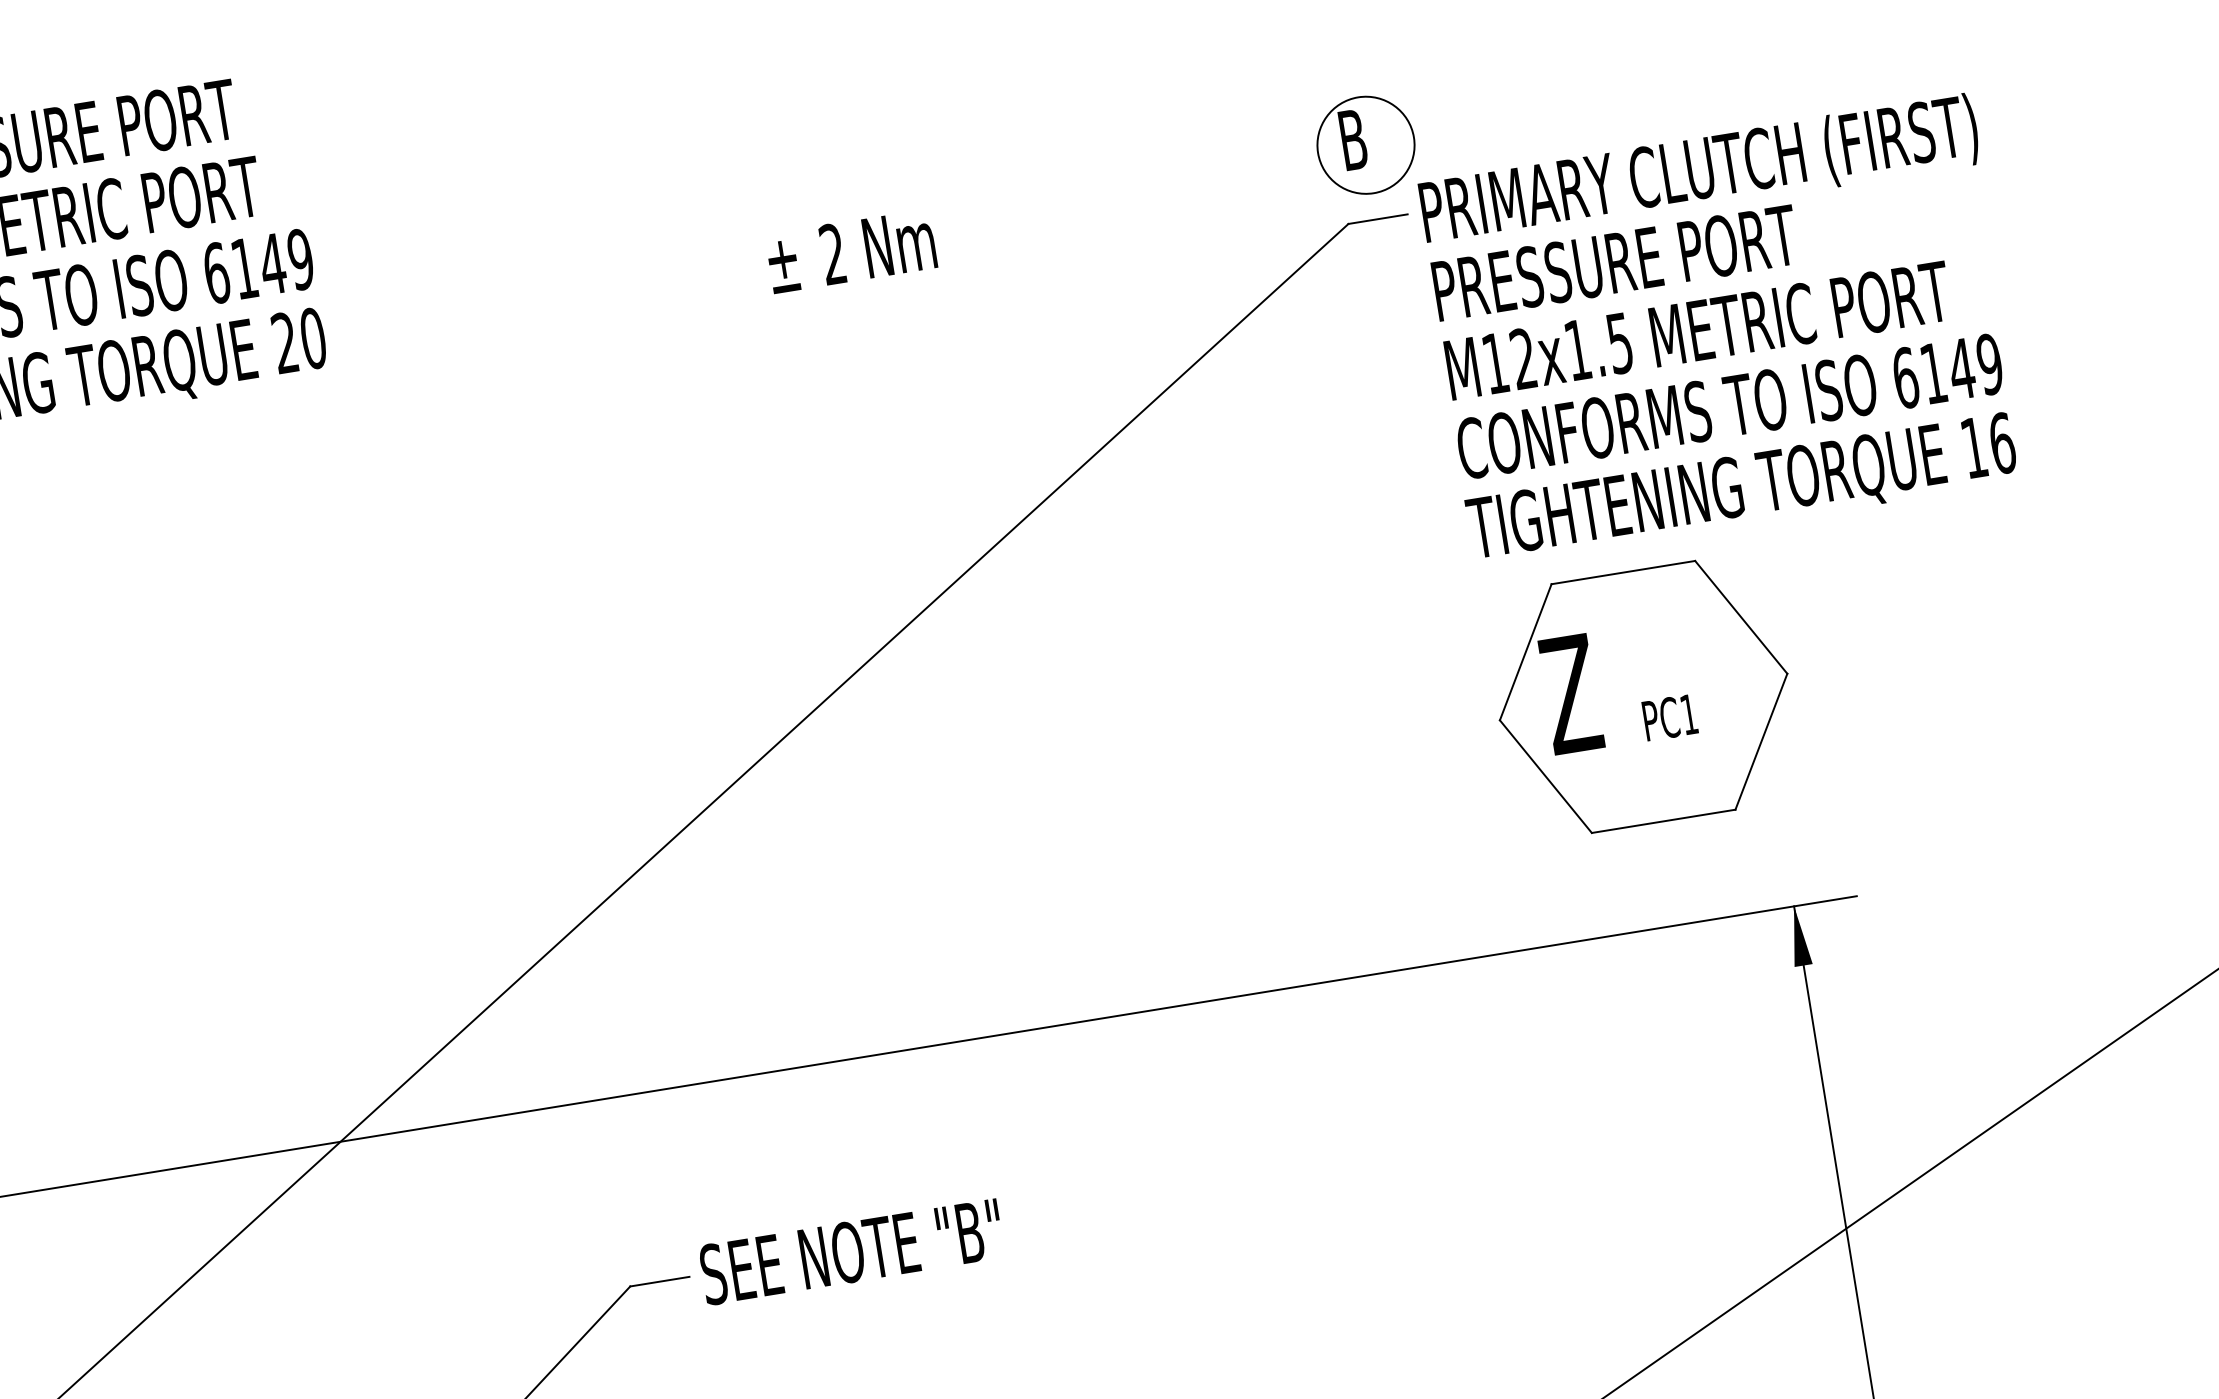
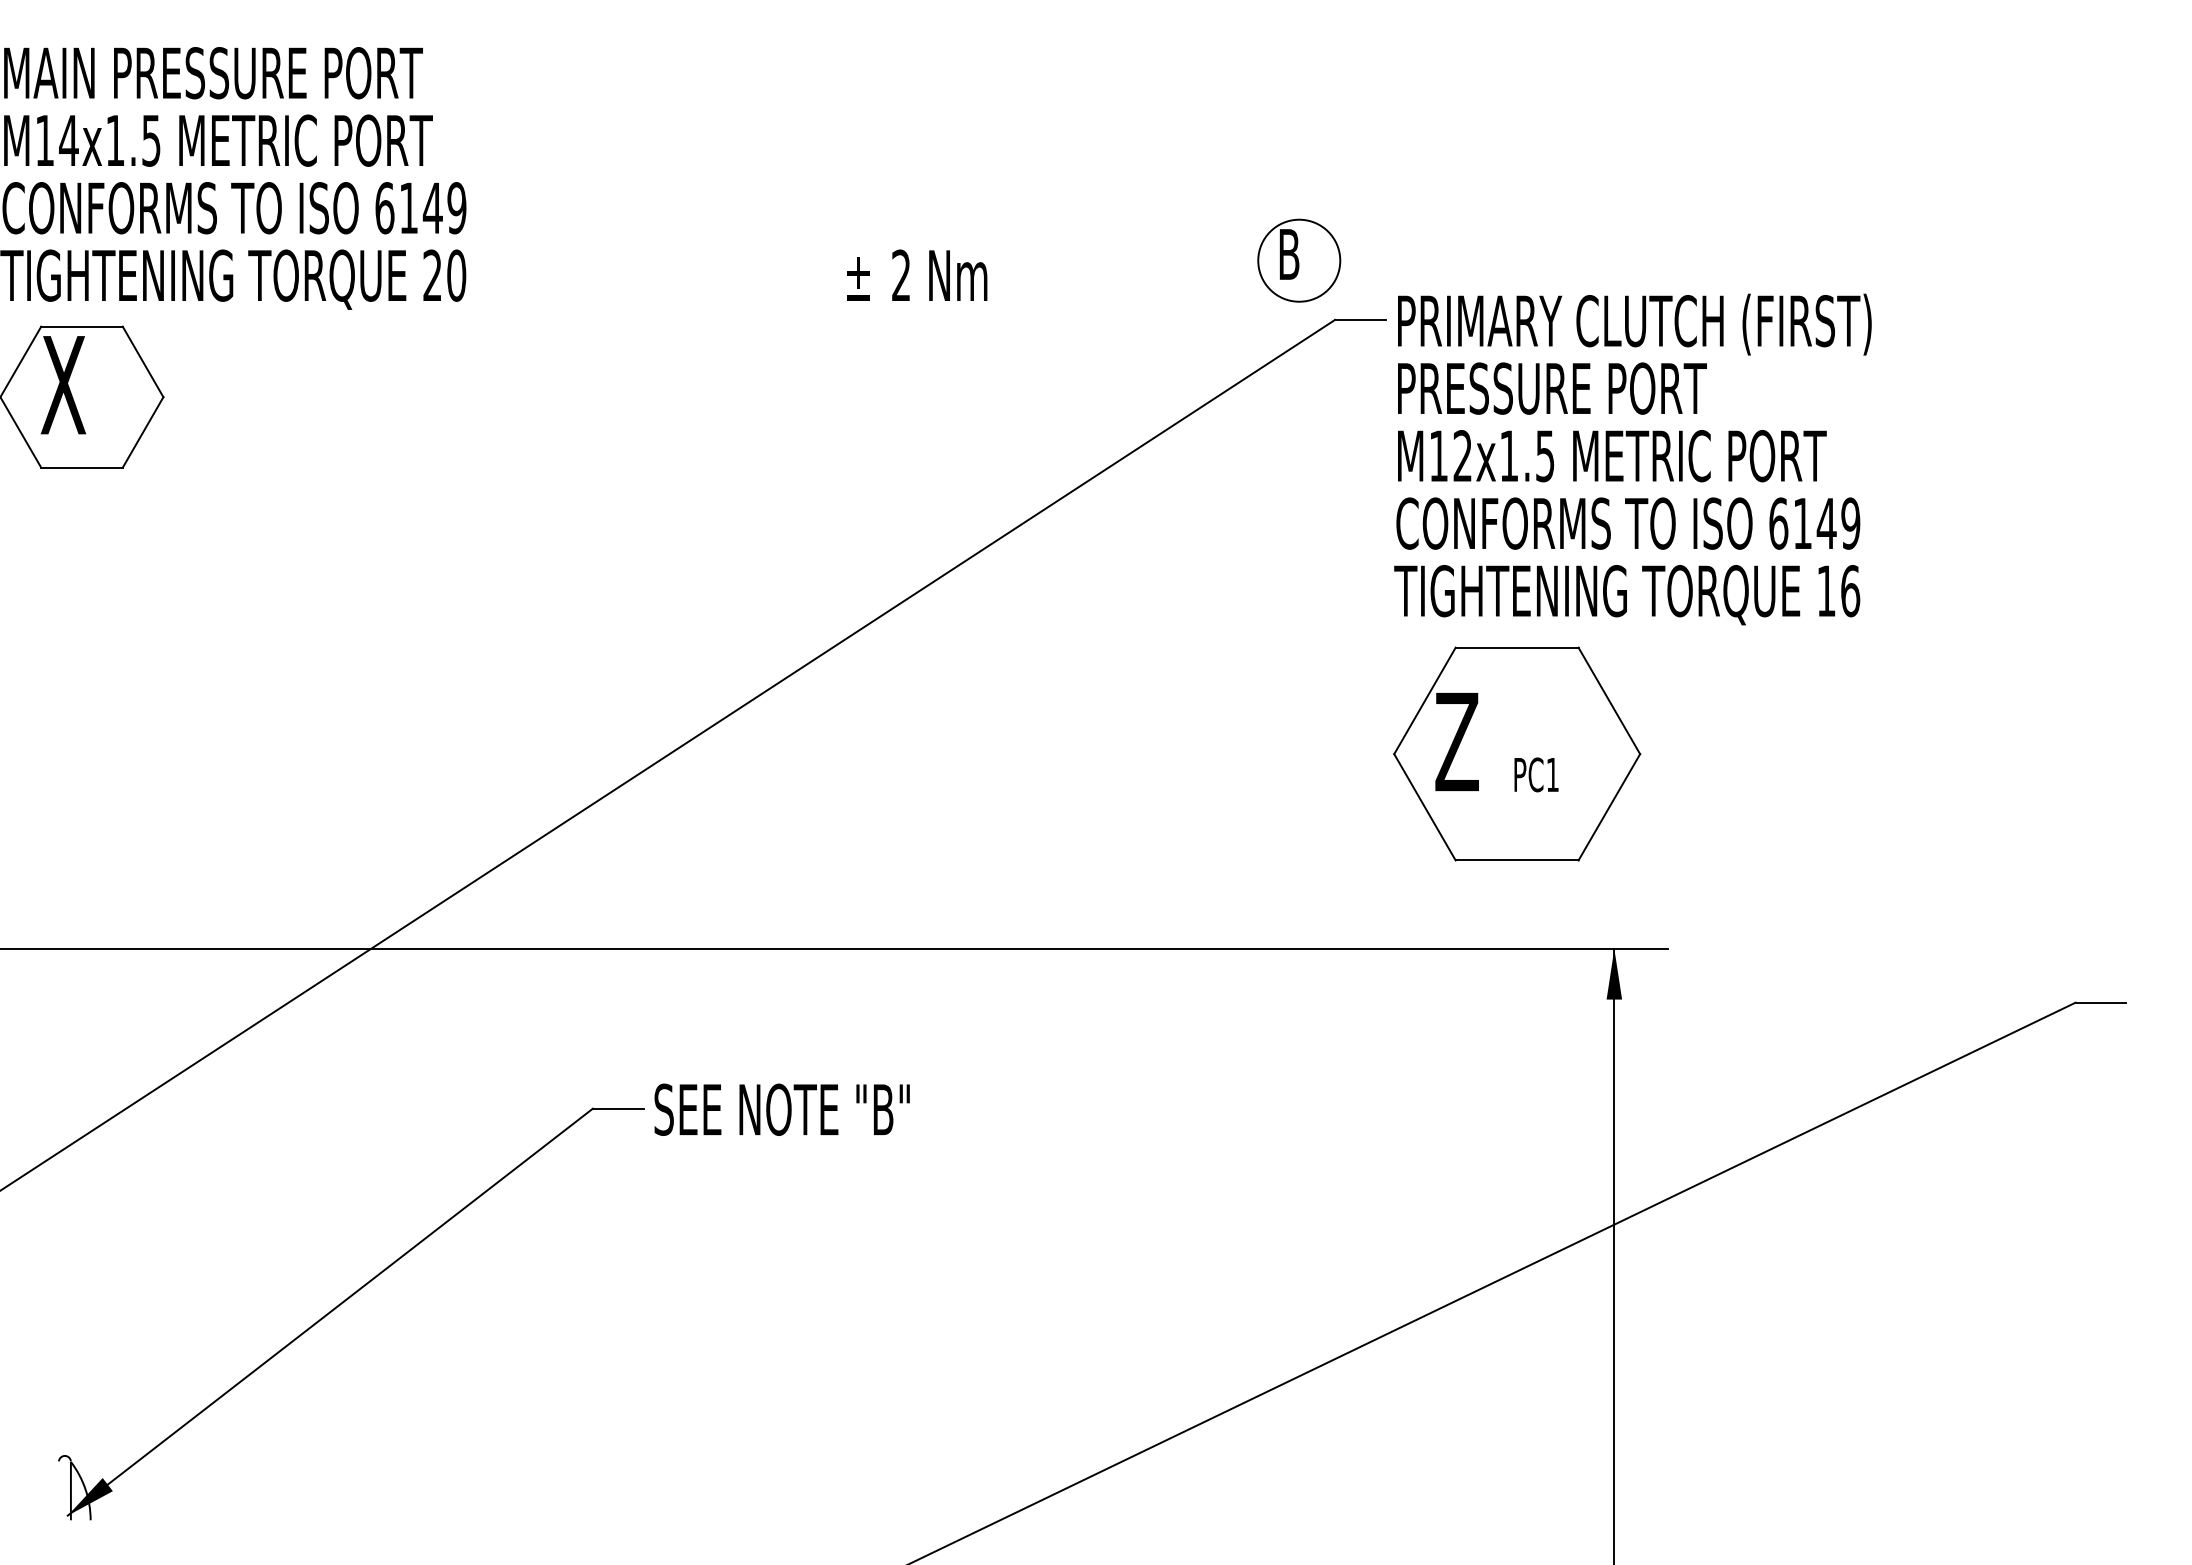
part: (1366, 144) -> (1299, 260), moved

